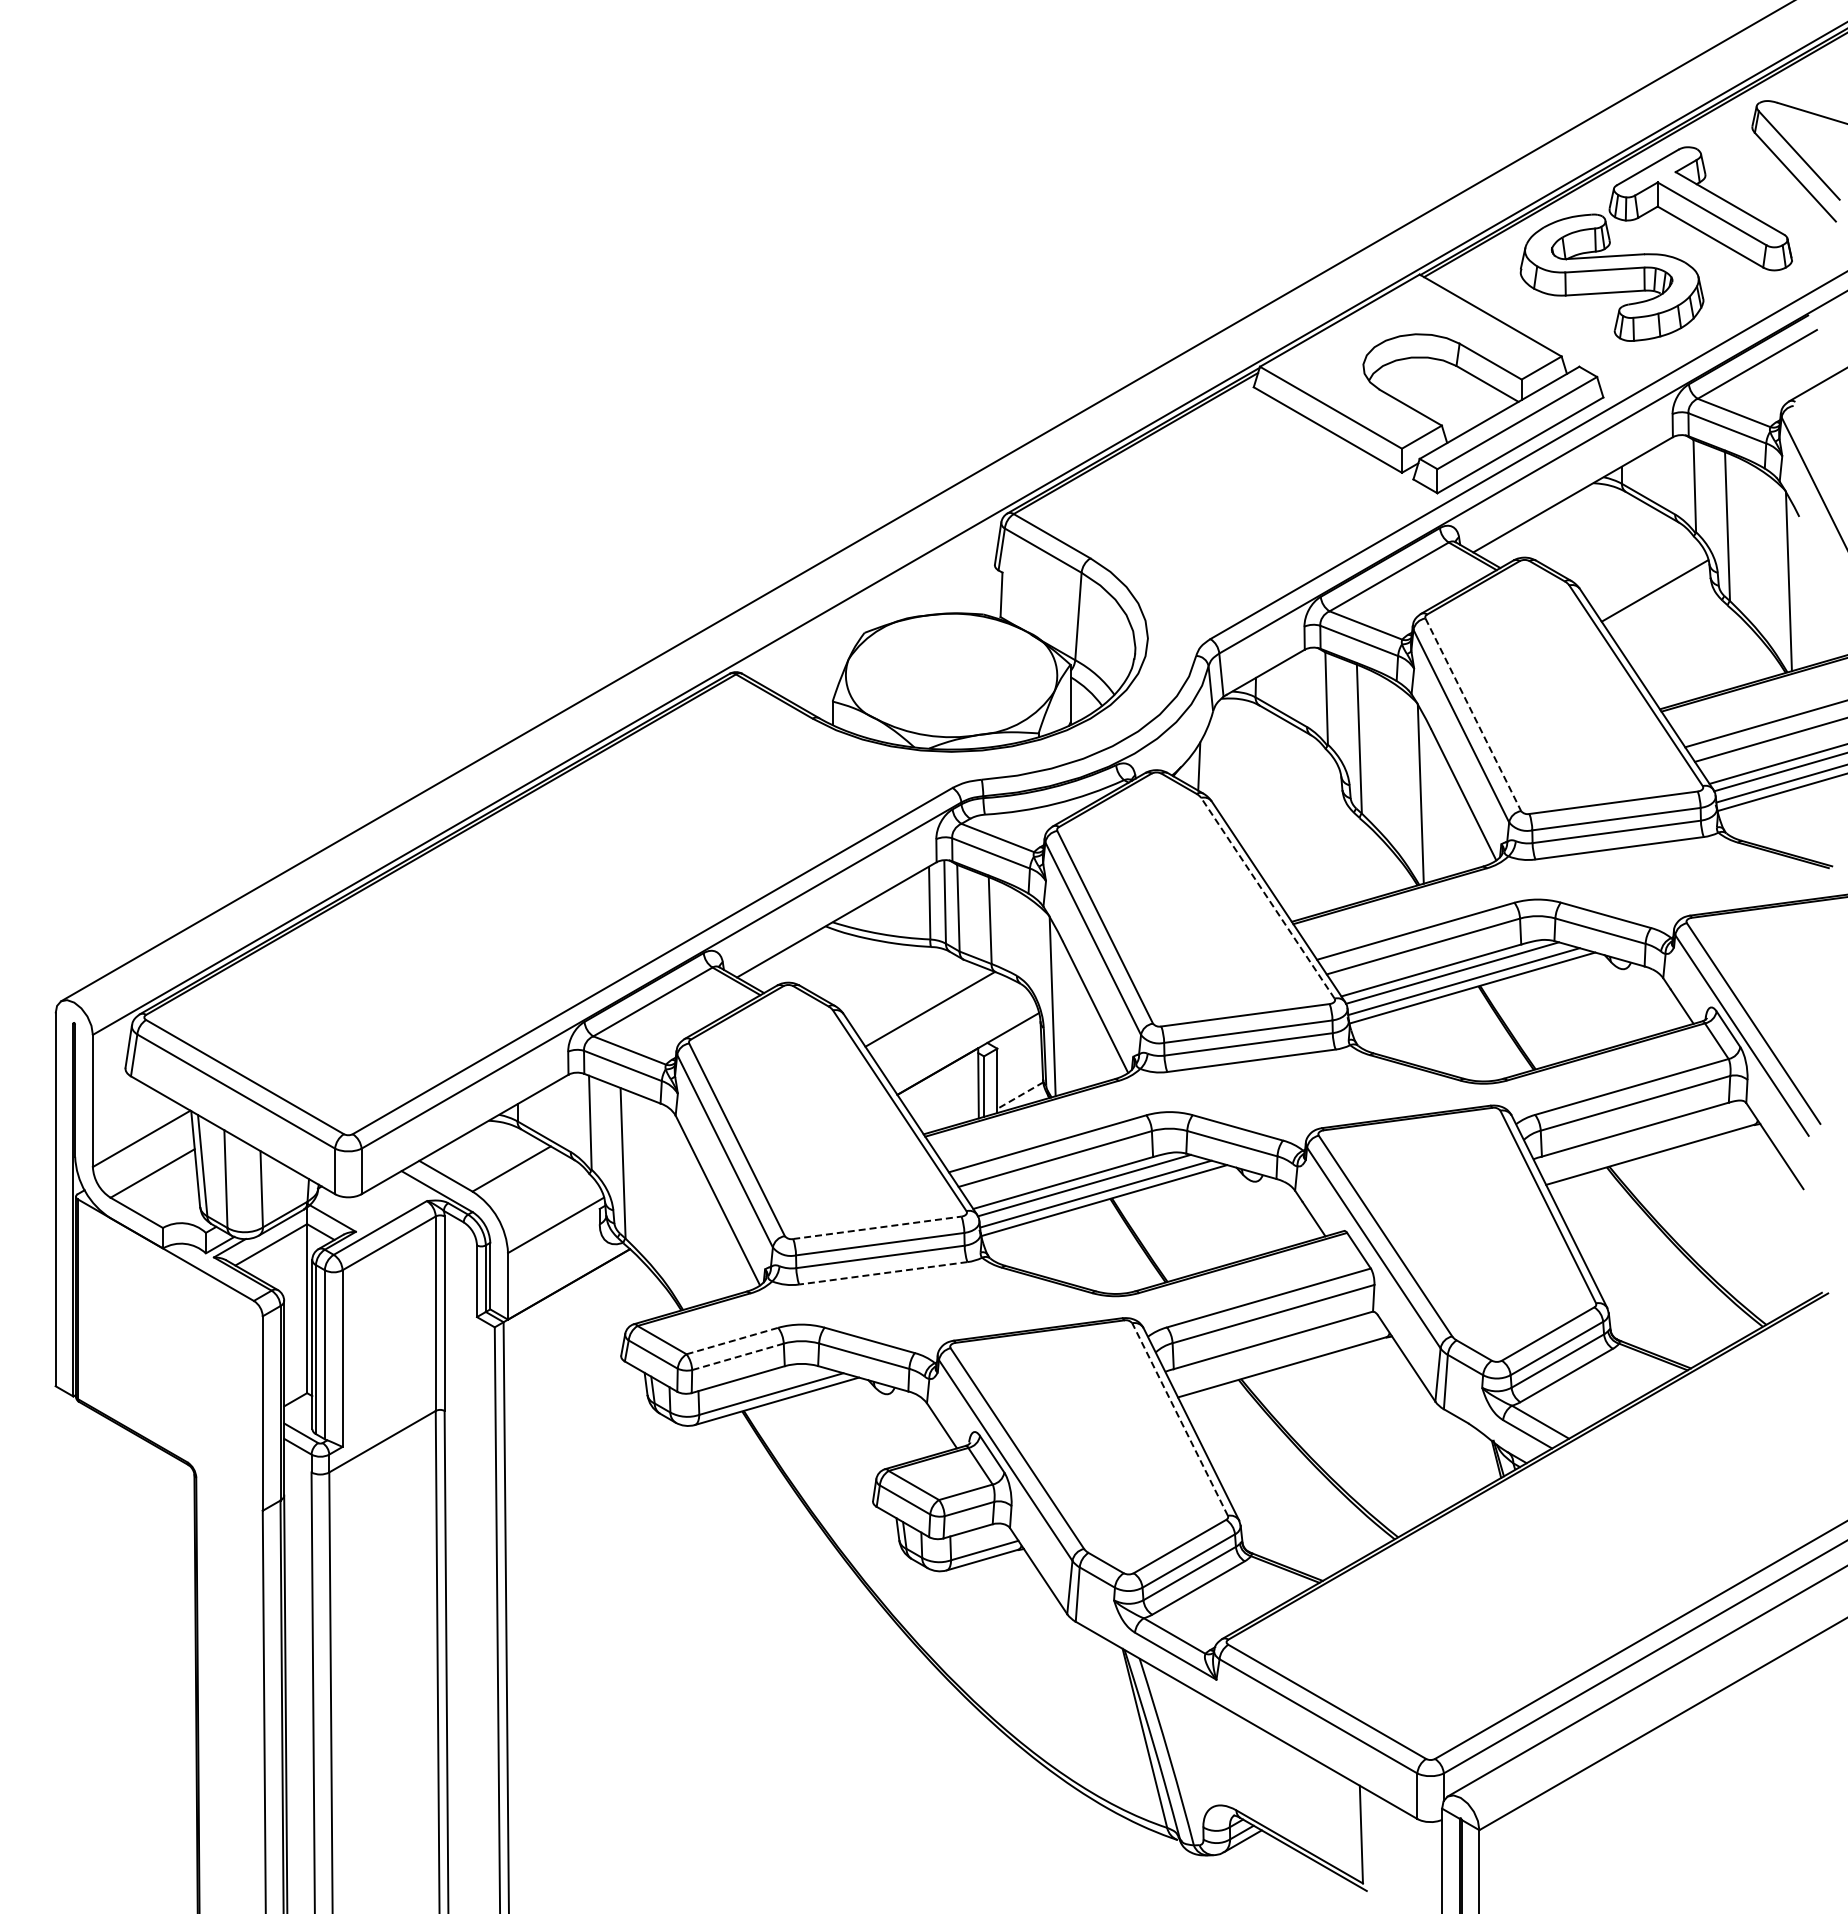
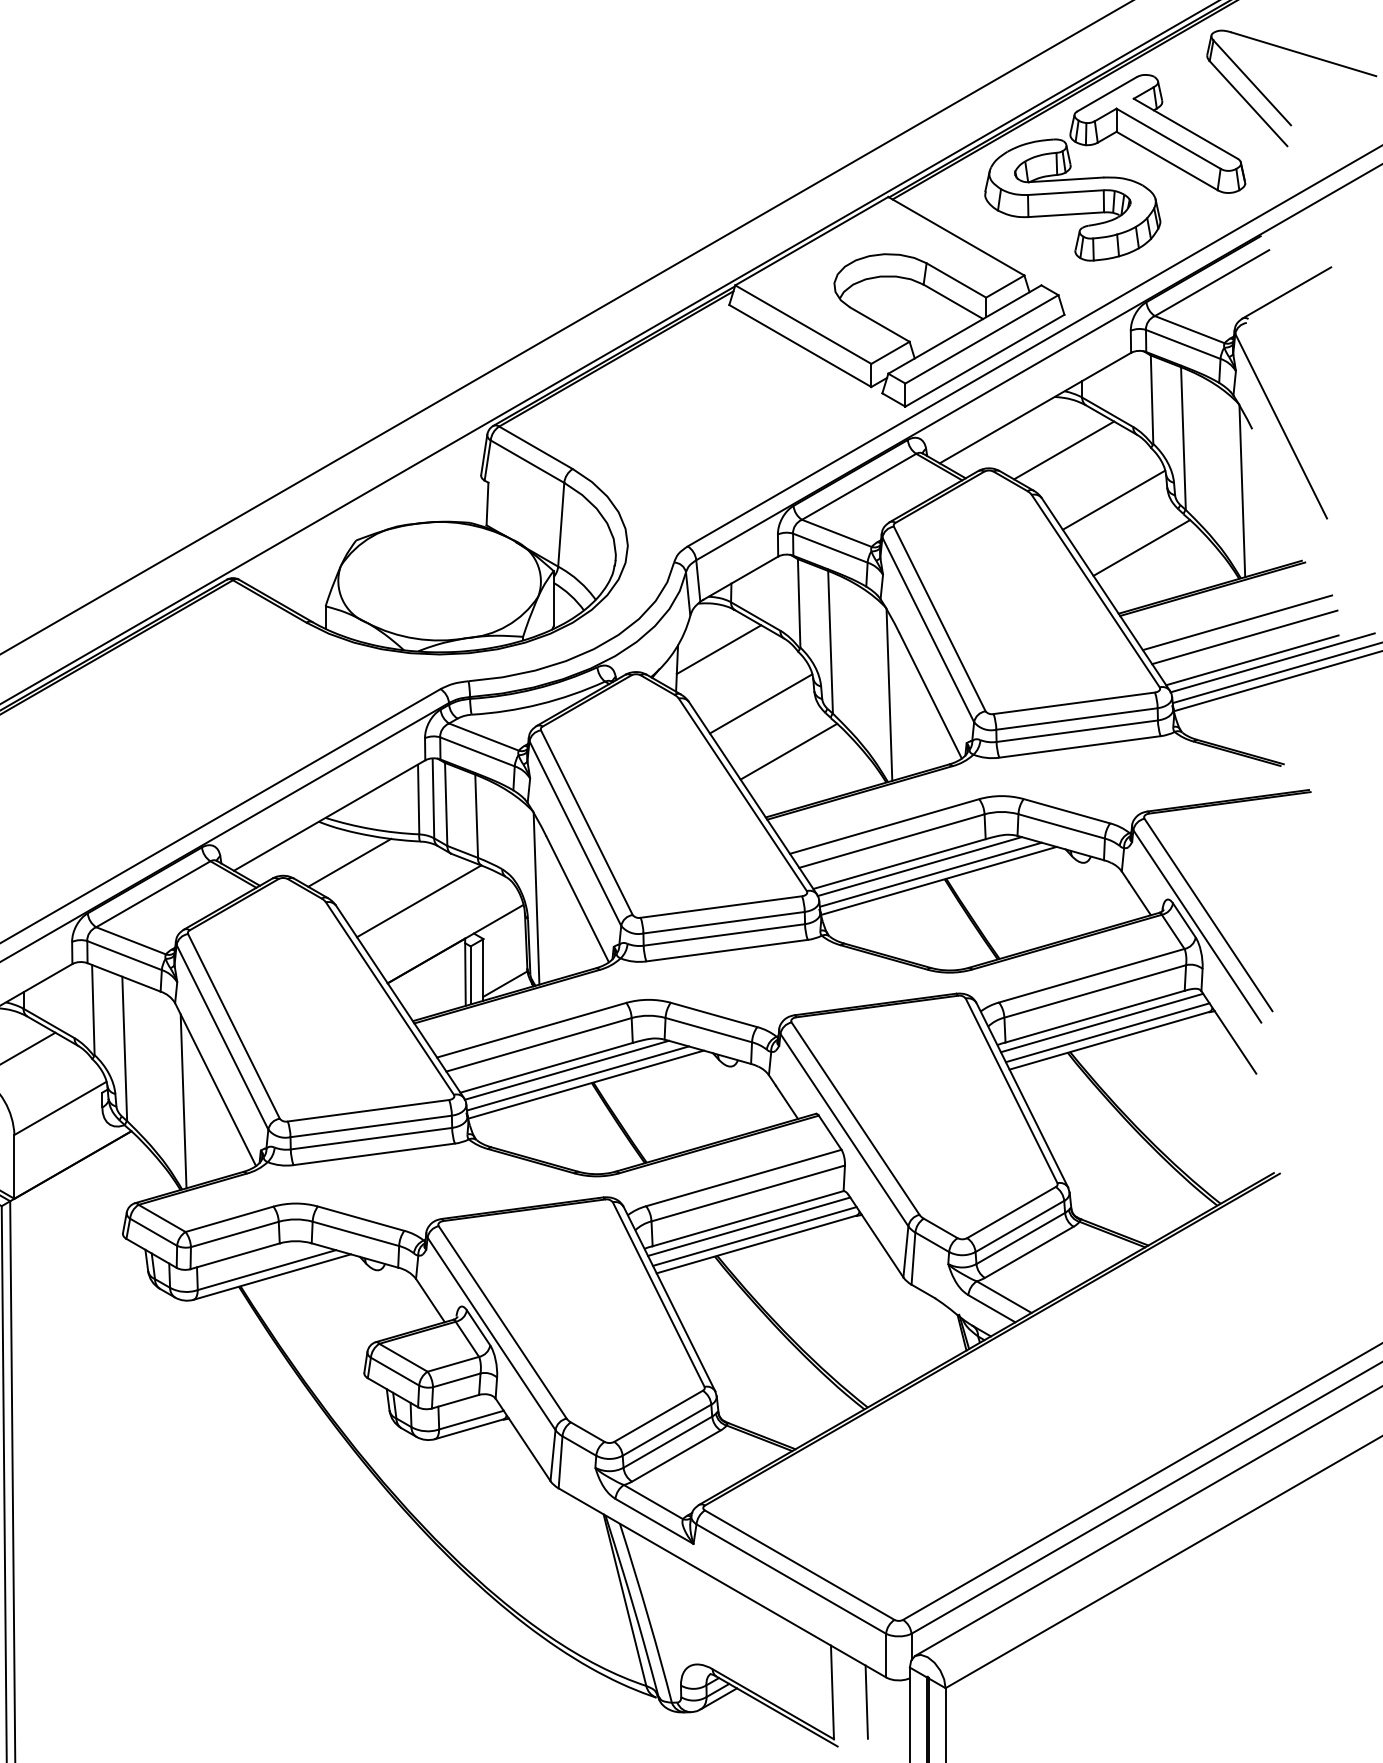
line: (1602, 538) -> (1063, 449), added
line: (1683, 640) -> (1141, 547), added
line: (1473, 714) -> (939, 618), dashed -> solid
line: (1243, 746) -> (719, 649), added
line: (1286, 803) -> (760, 704), added
line: (1315, 853) -> (788, 751), added
line: (1267, 898) -> (742, 795), dashed -> solid
line: (857, 969) -> (349, 863), added
line: (1020, 1095) -> (505, 983), dashed -> solid
line: (1642, 1135) -> (1101, 1022), added
line: (1648, 1146) -> (1107, 1032), added
line: (684, 1217) -> (183, 1100), added
line: (877, 1227) -> (368, 1110), dashed -> solid
line: (883, 1273) -> (374, 1154), dashed -> solid
line: (732, 1341) -> (229, 1219), dashed -> solid
line: (1274, 1348) -> (749, 1226), added
line: (737, 1356) -> (234, 1234), dashed -> solid
line: (1280, 1358) -> (754, 1236), added
line: (1180, 1419) -> (659, 1294), dashed -> solid
line: (1396, 1844) -> (866, 1701), added

